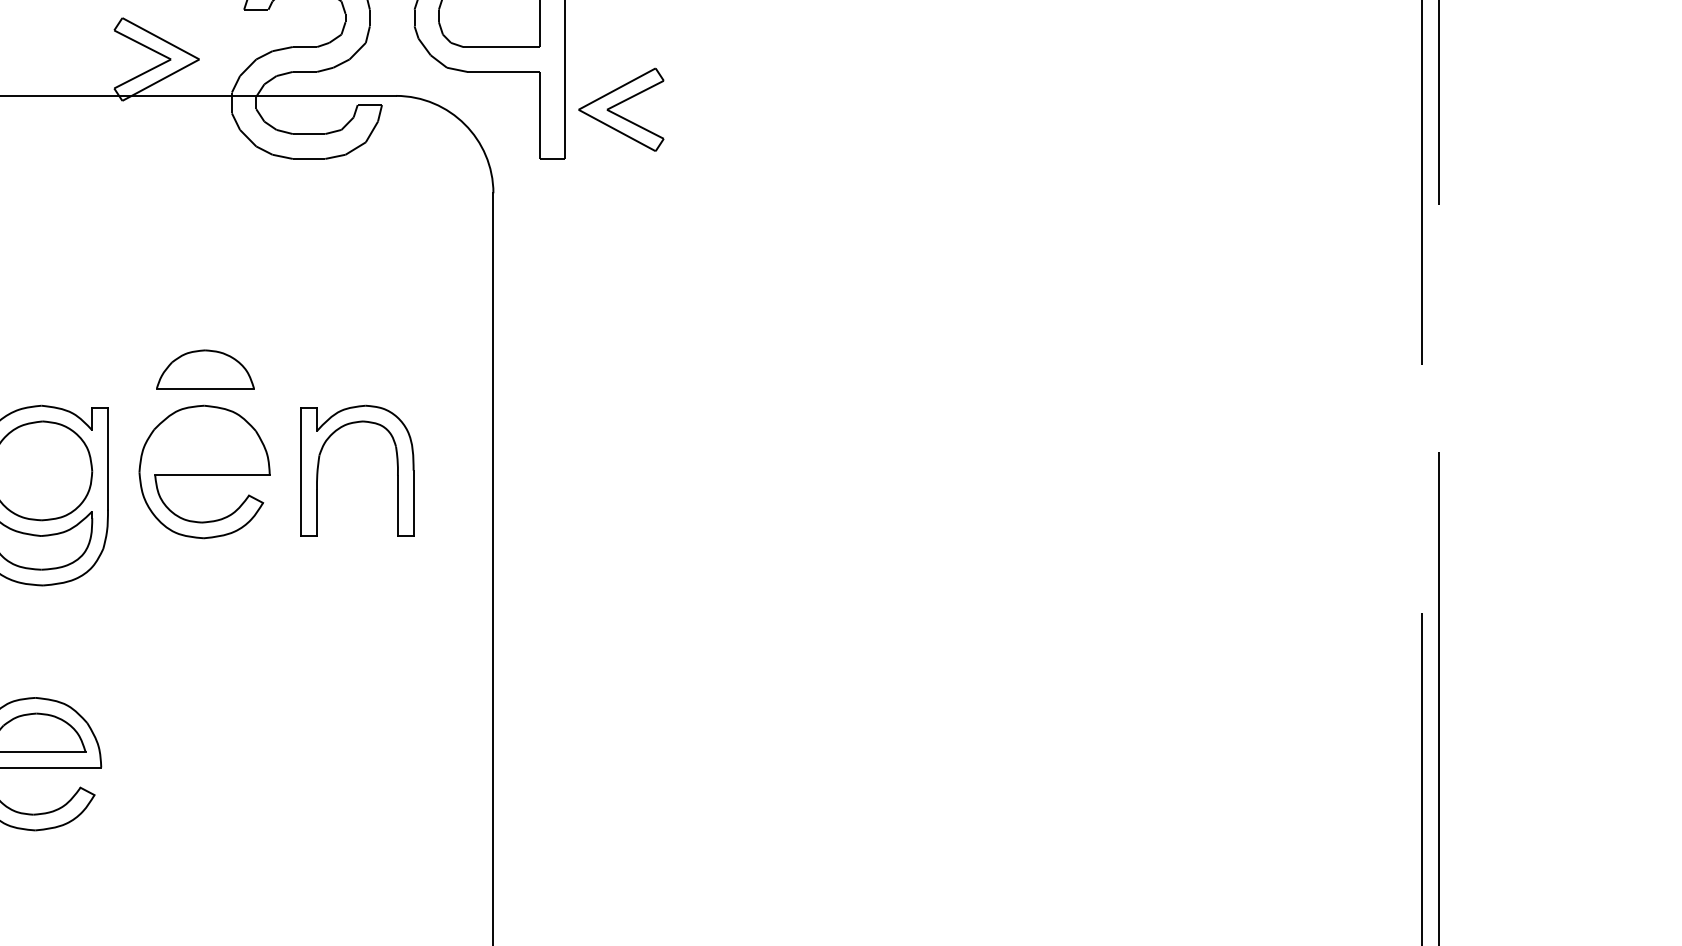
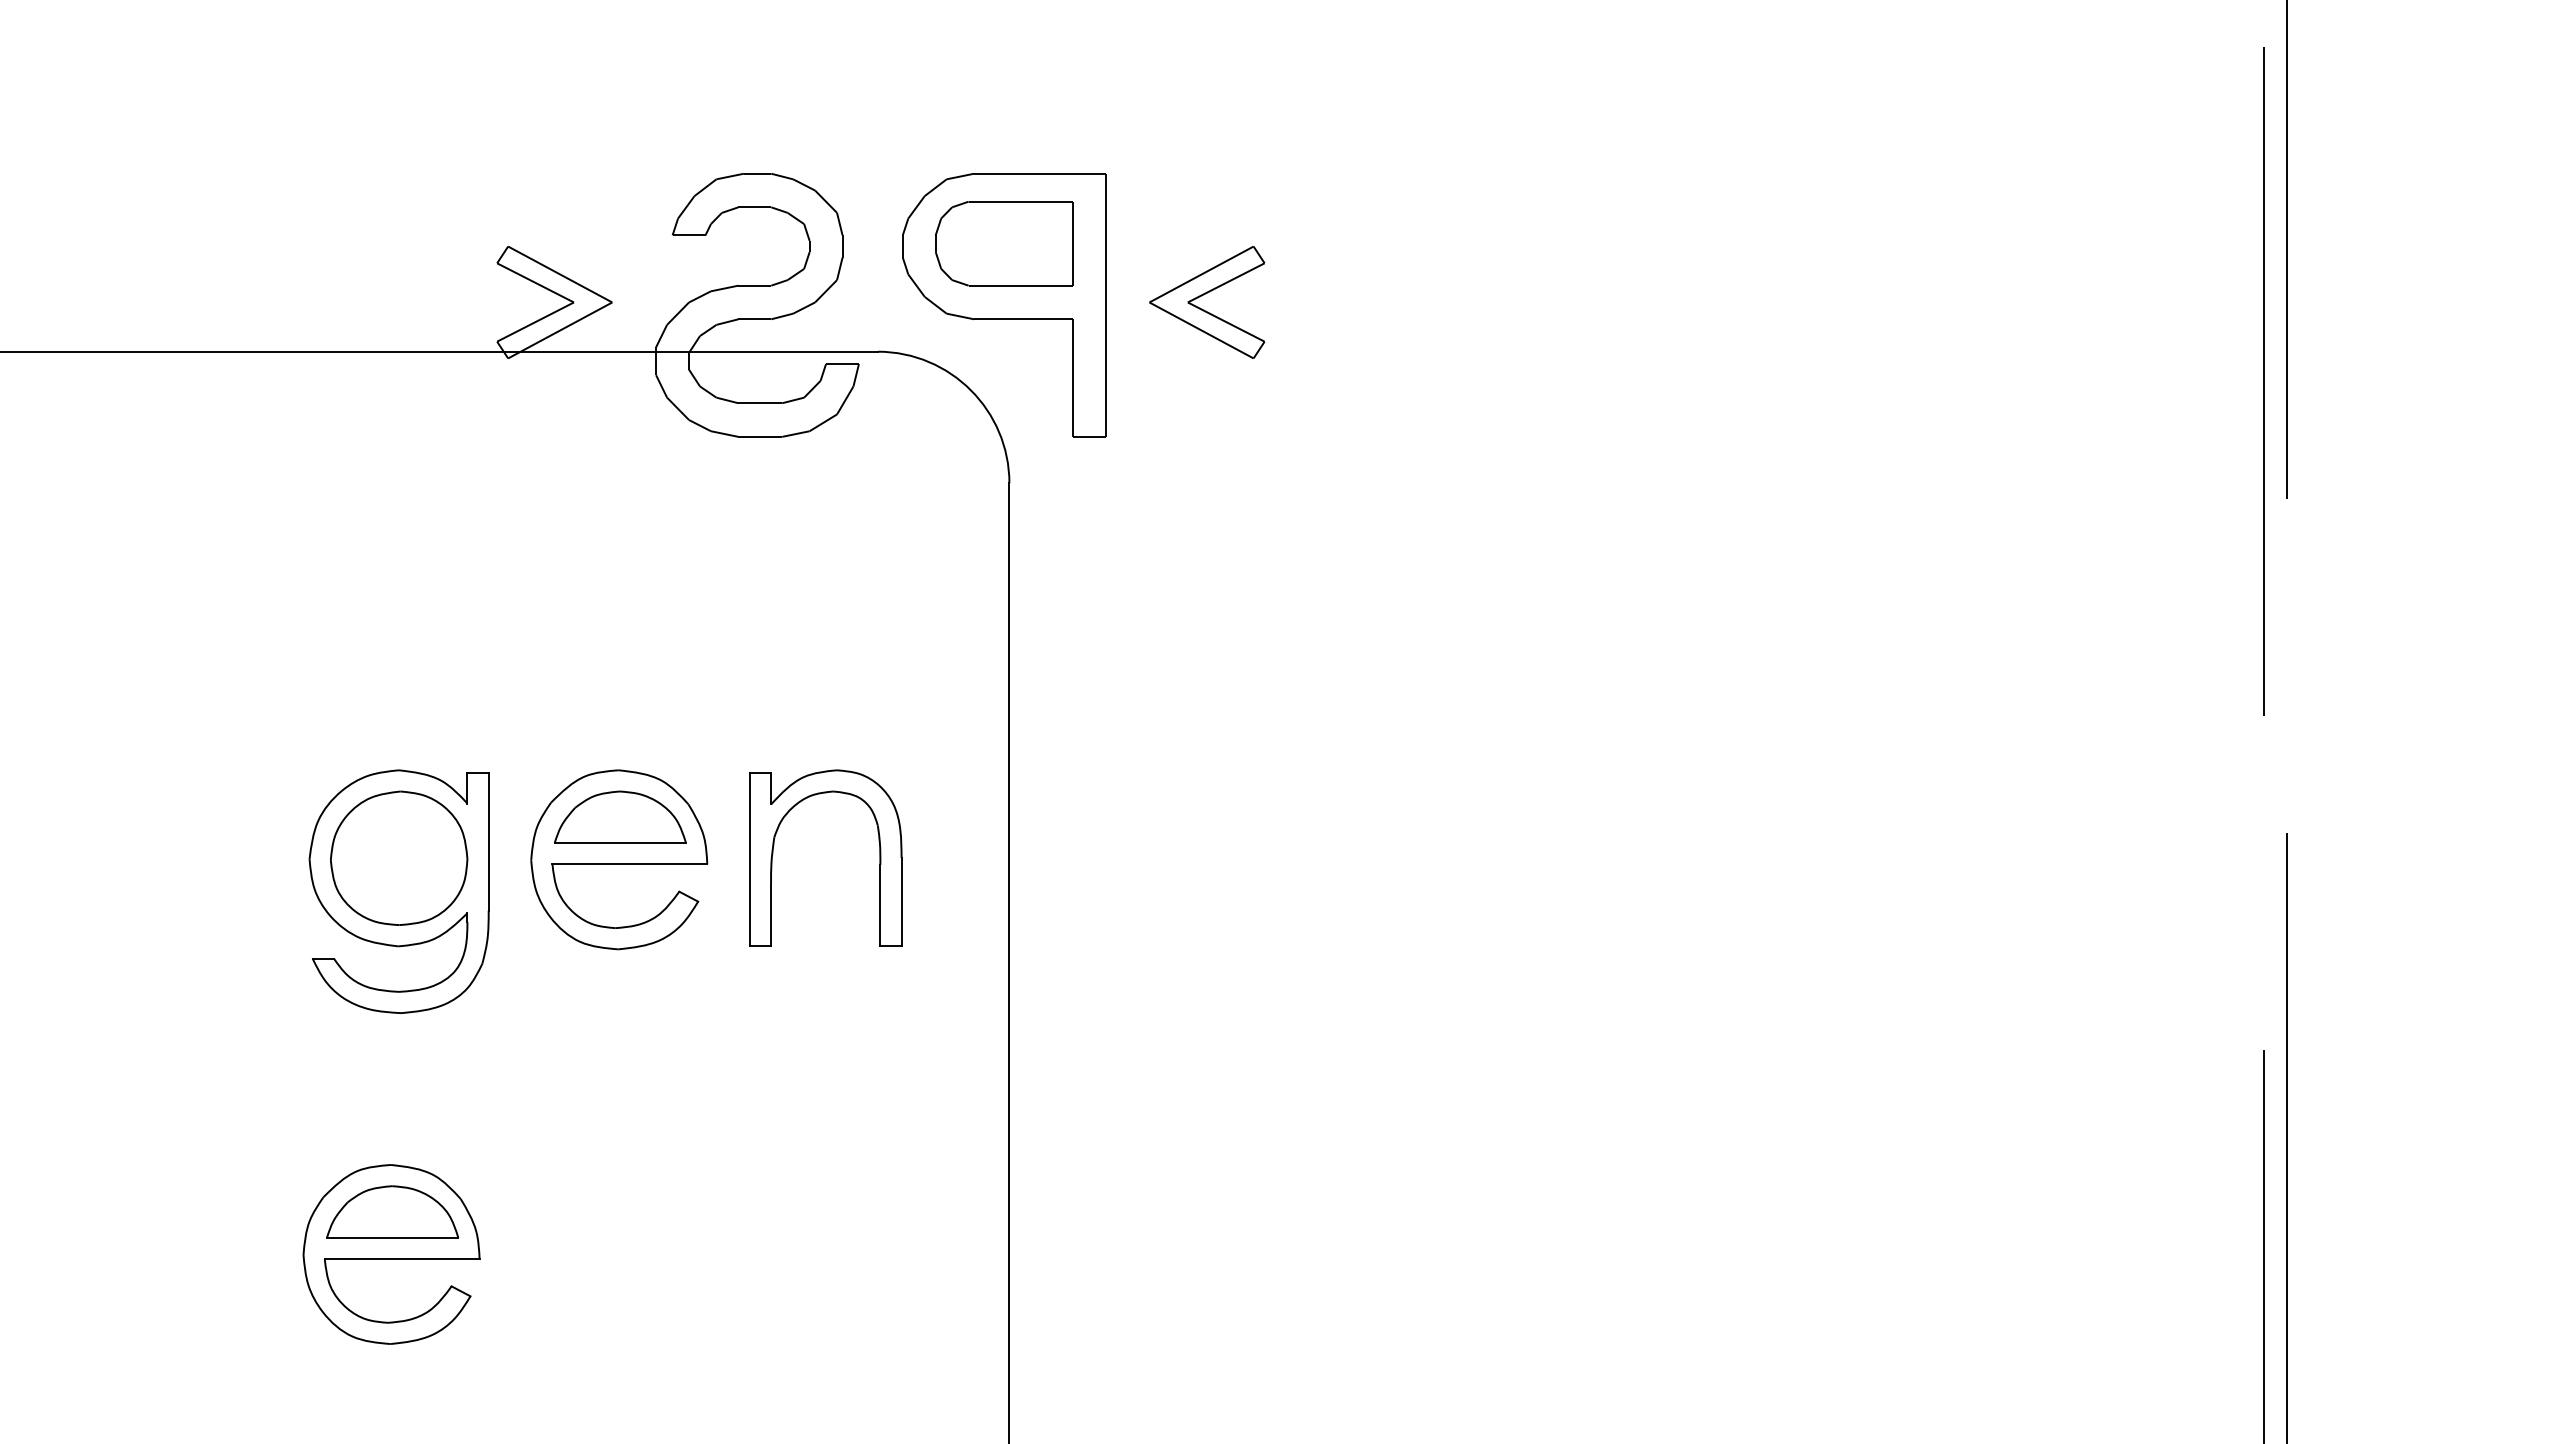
part: (619, 114) -> (1204, 309), moved
part: (205, 368) -> (620, 816), moved

